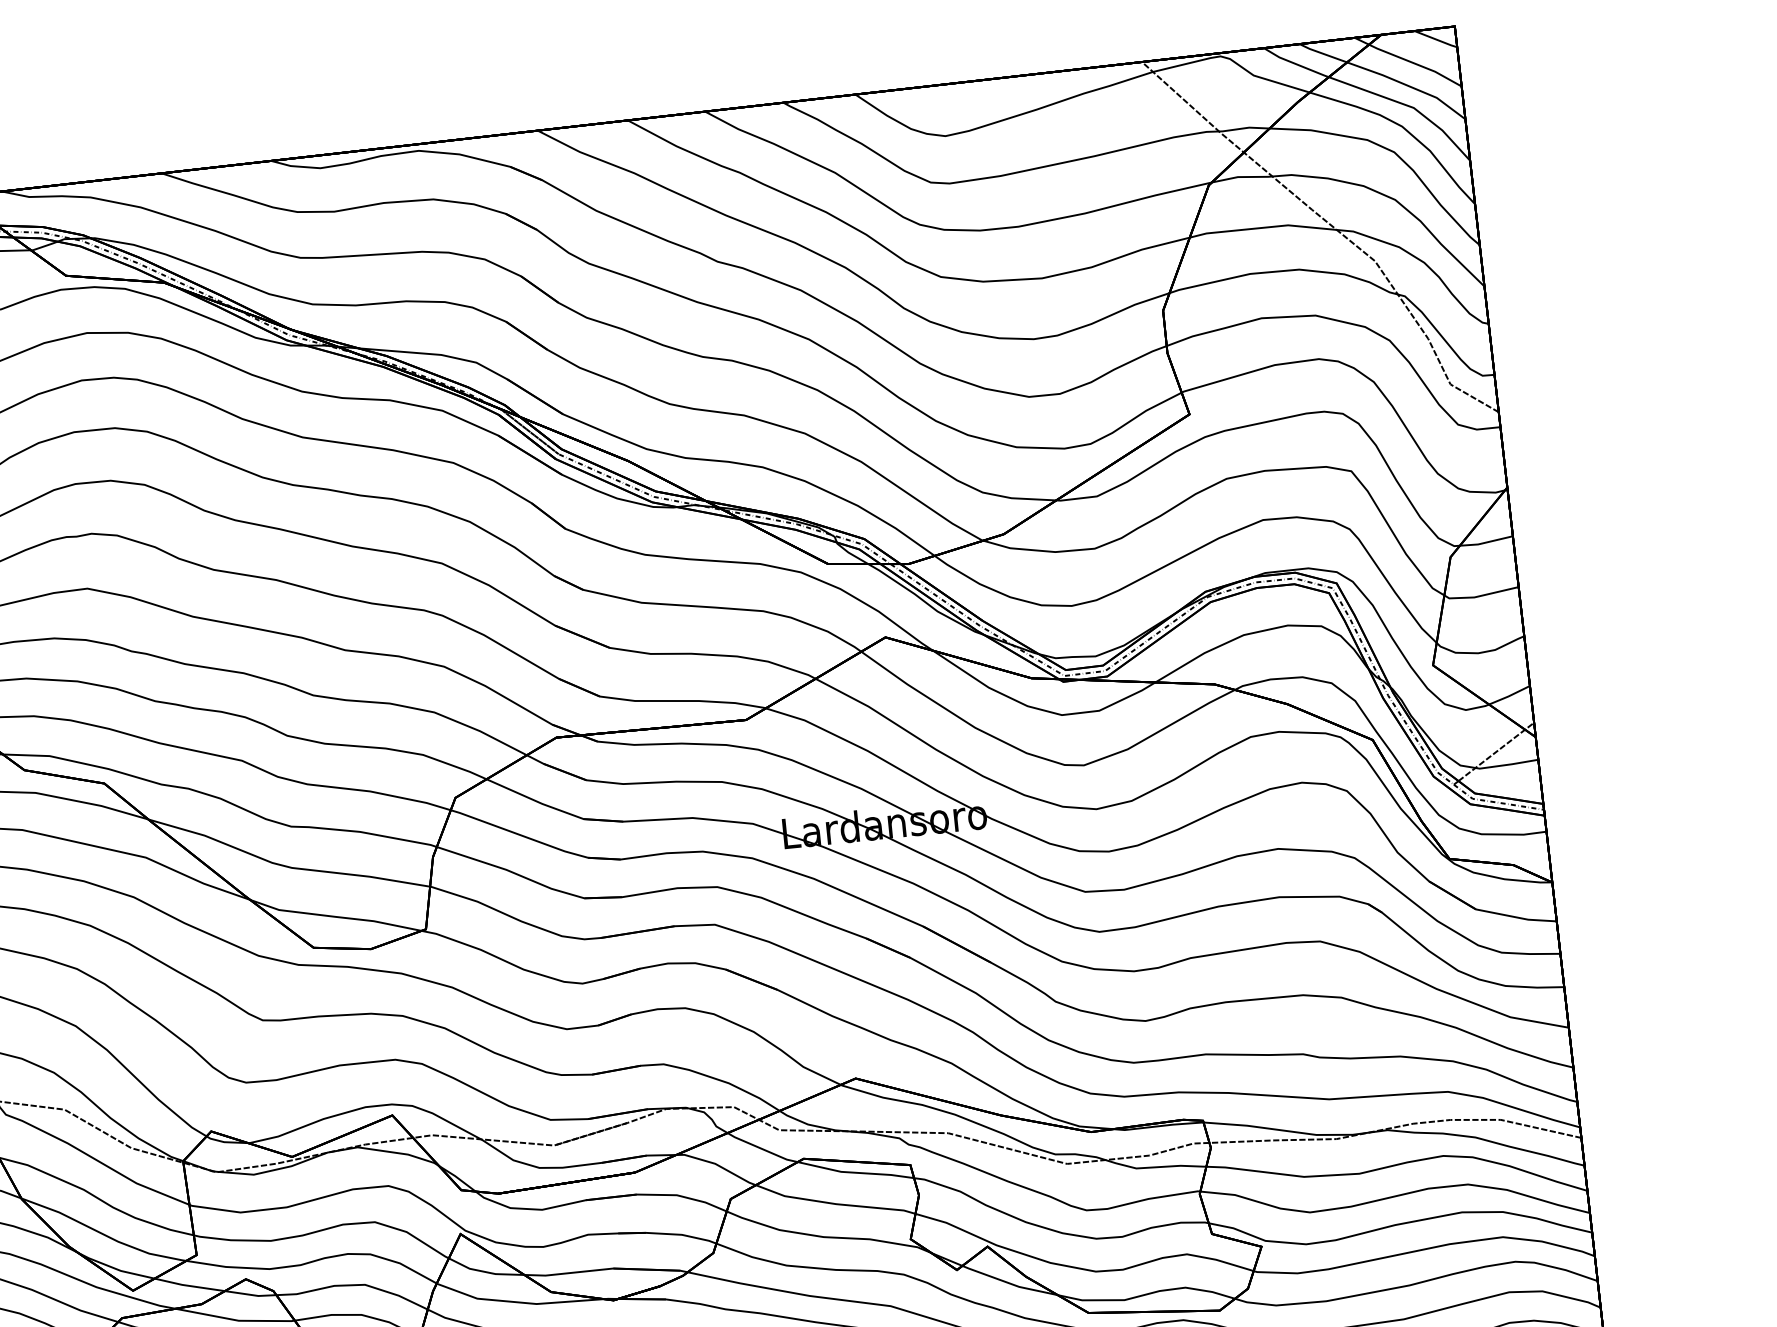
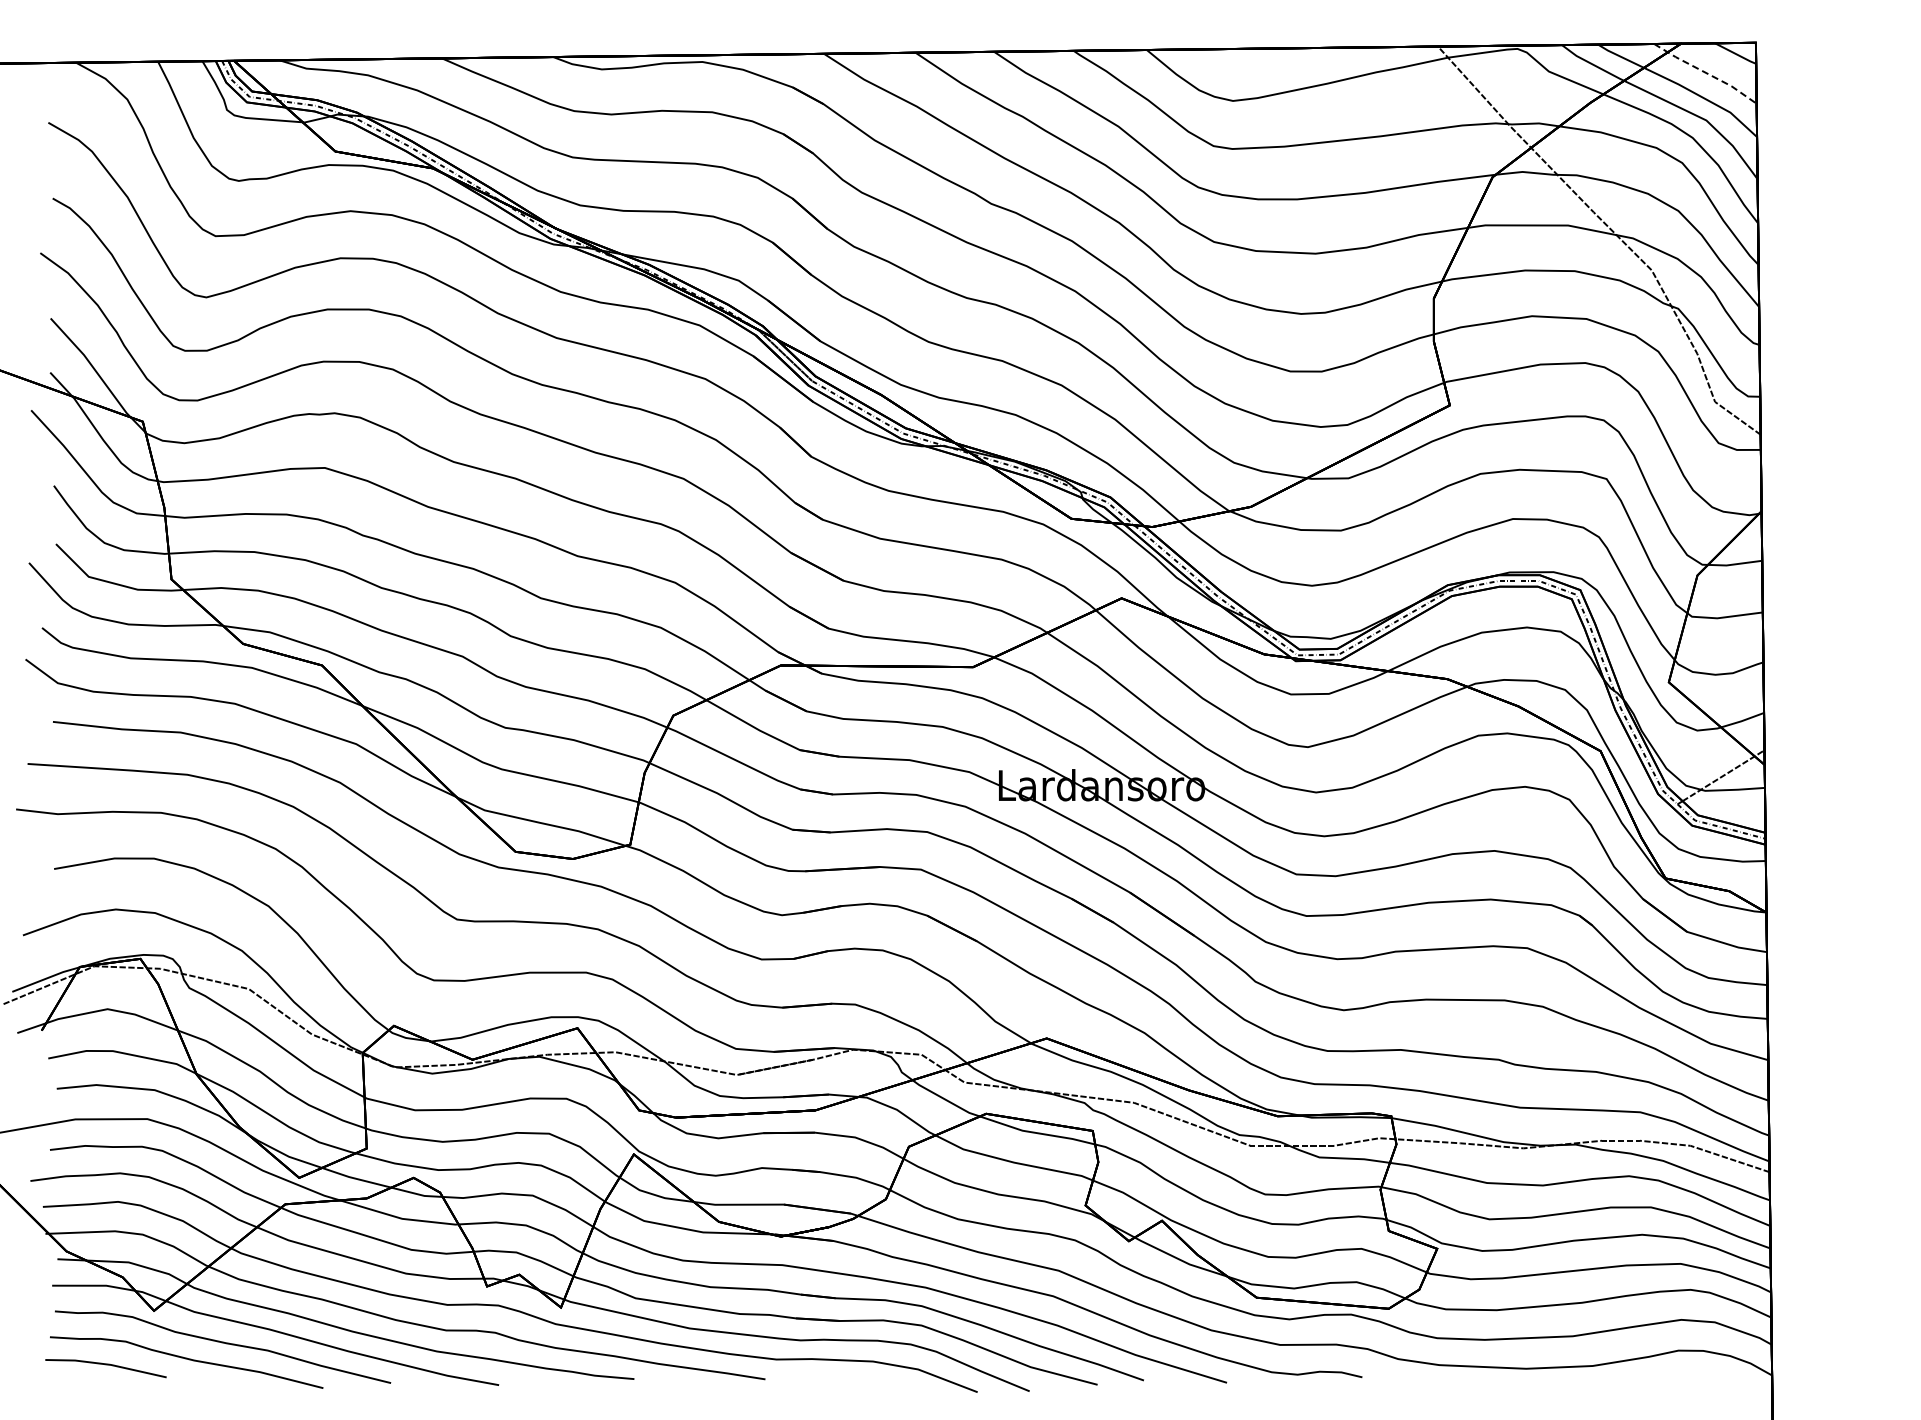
line: (1408, 60) -> (1705, 72), solid -> dashed

